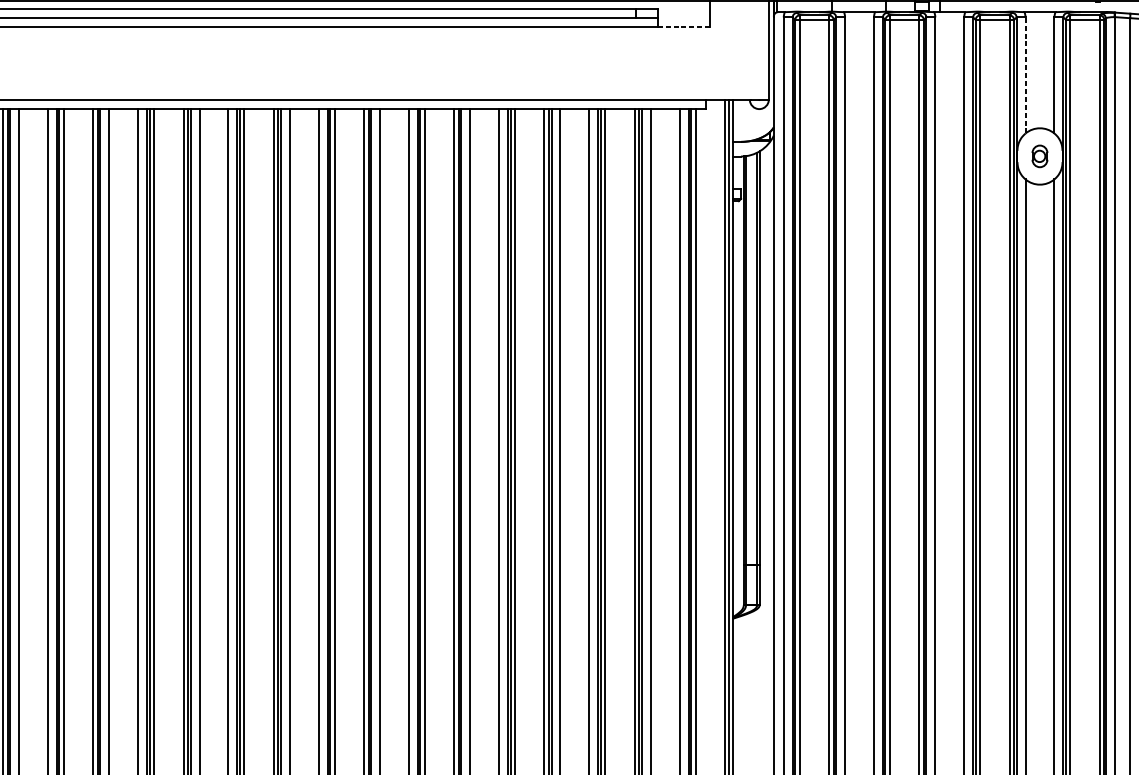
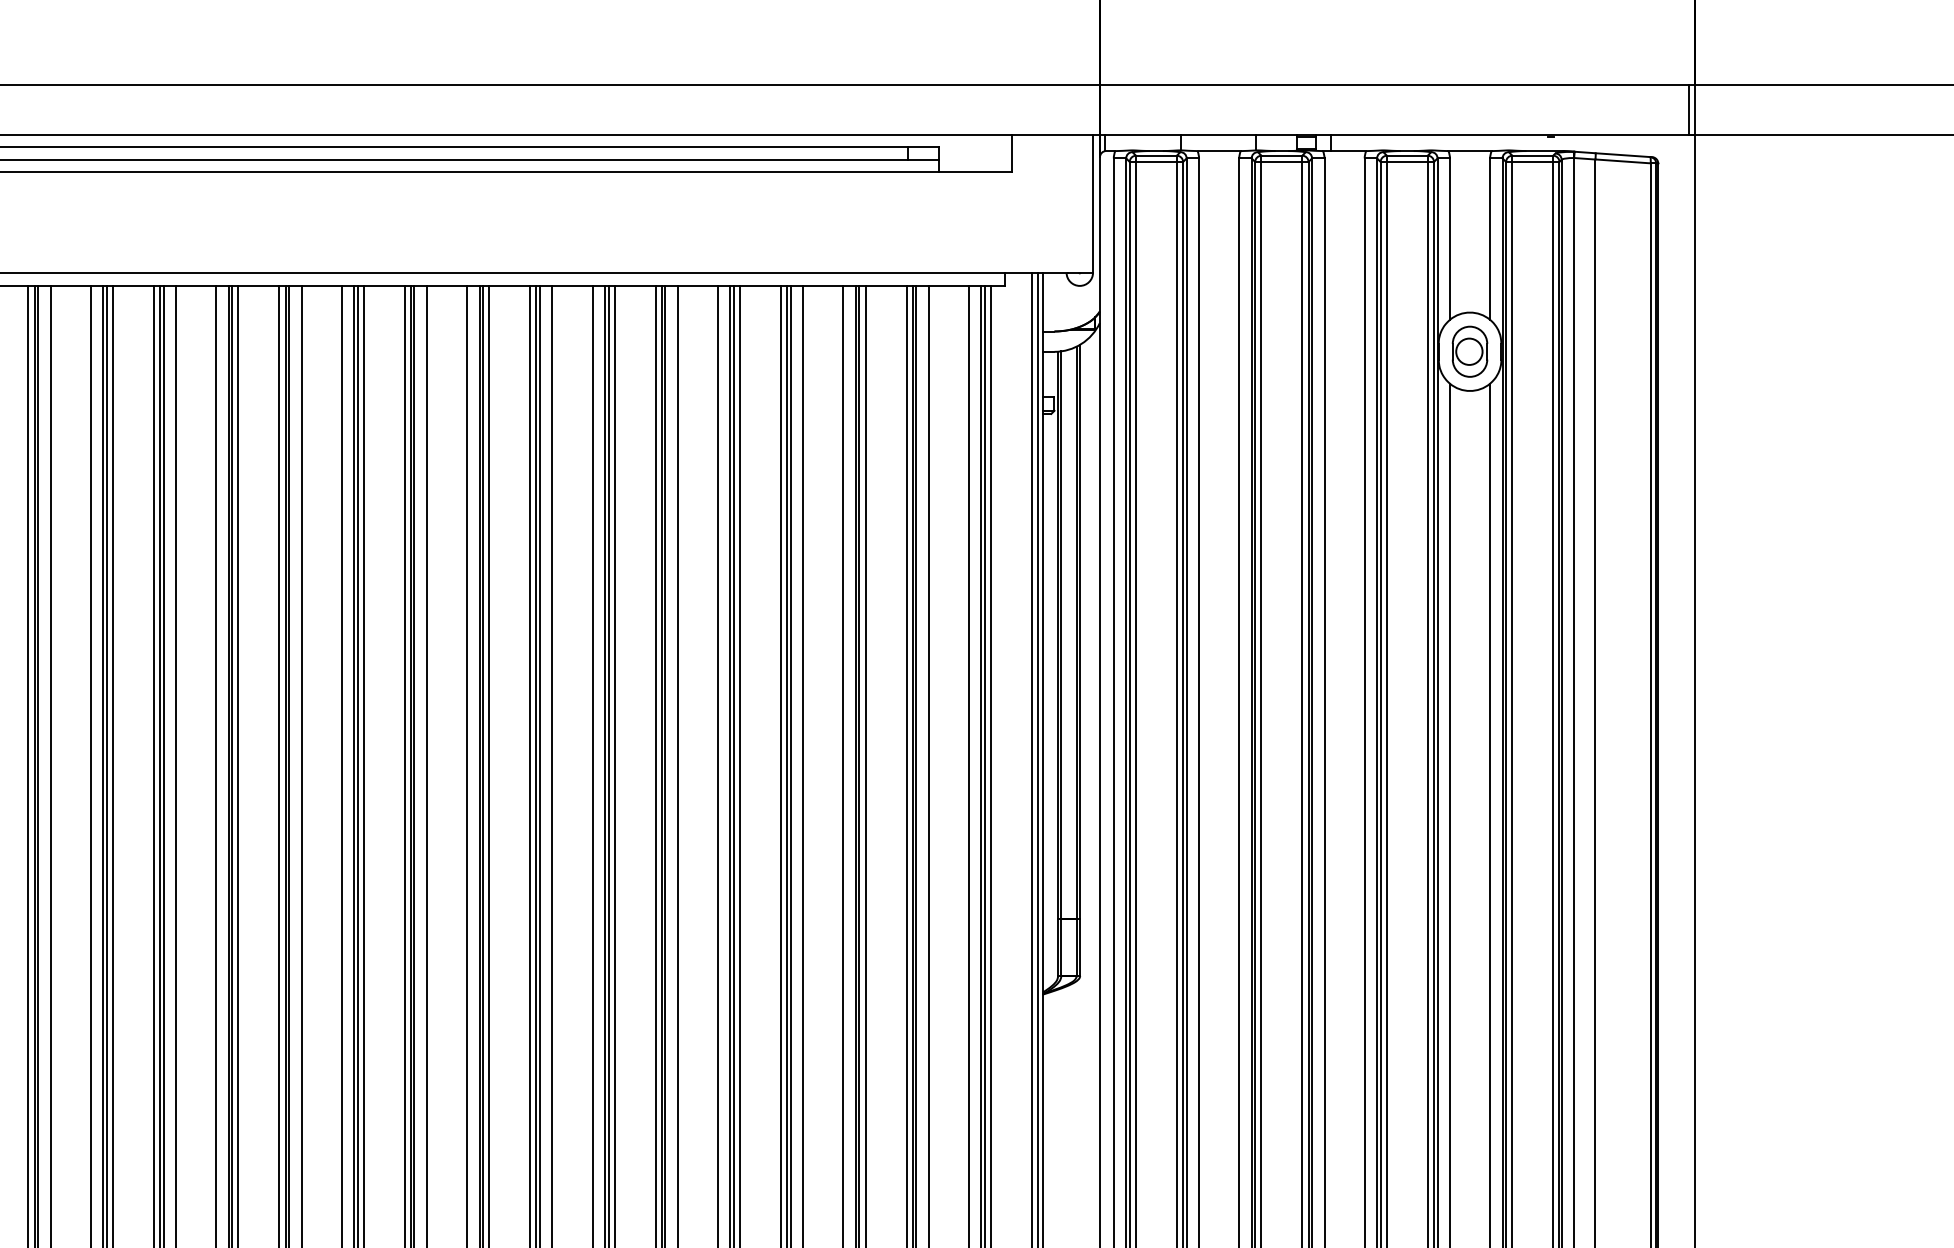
line: (683, 27) -> (974, 172), dashed -> solid
line: (1025, 75) -> (1450, 239), dashed -> solid
part: (1039, 156) -> (1469, 351), size x1.67

